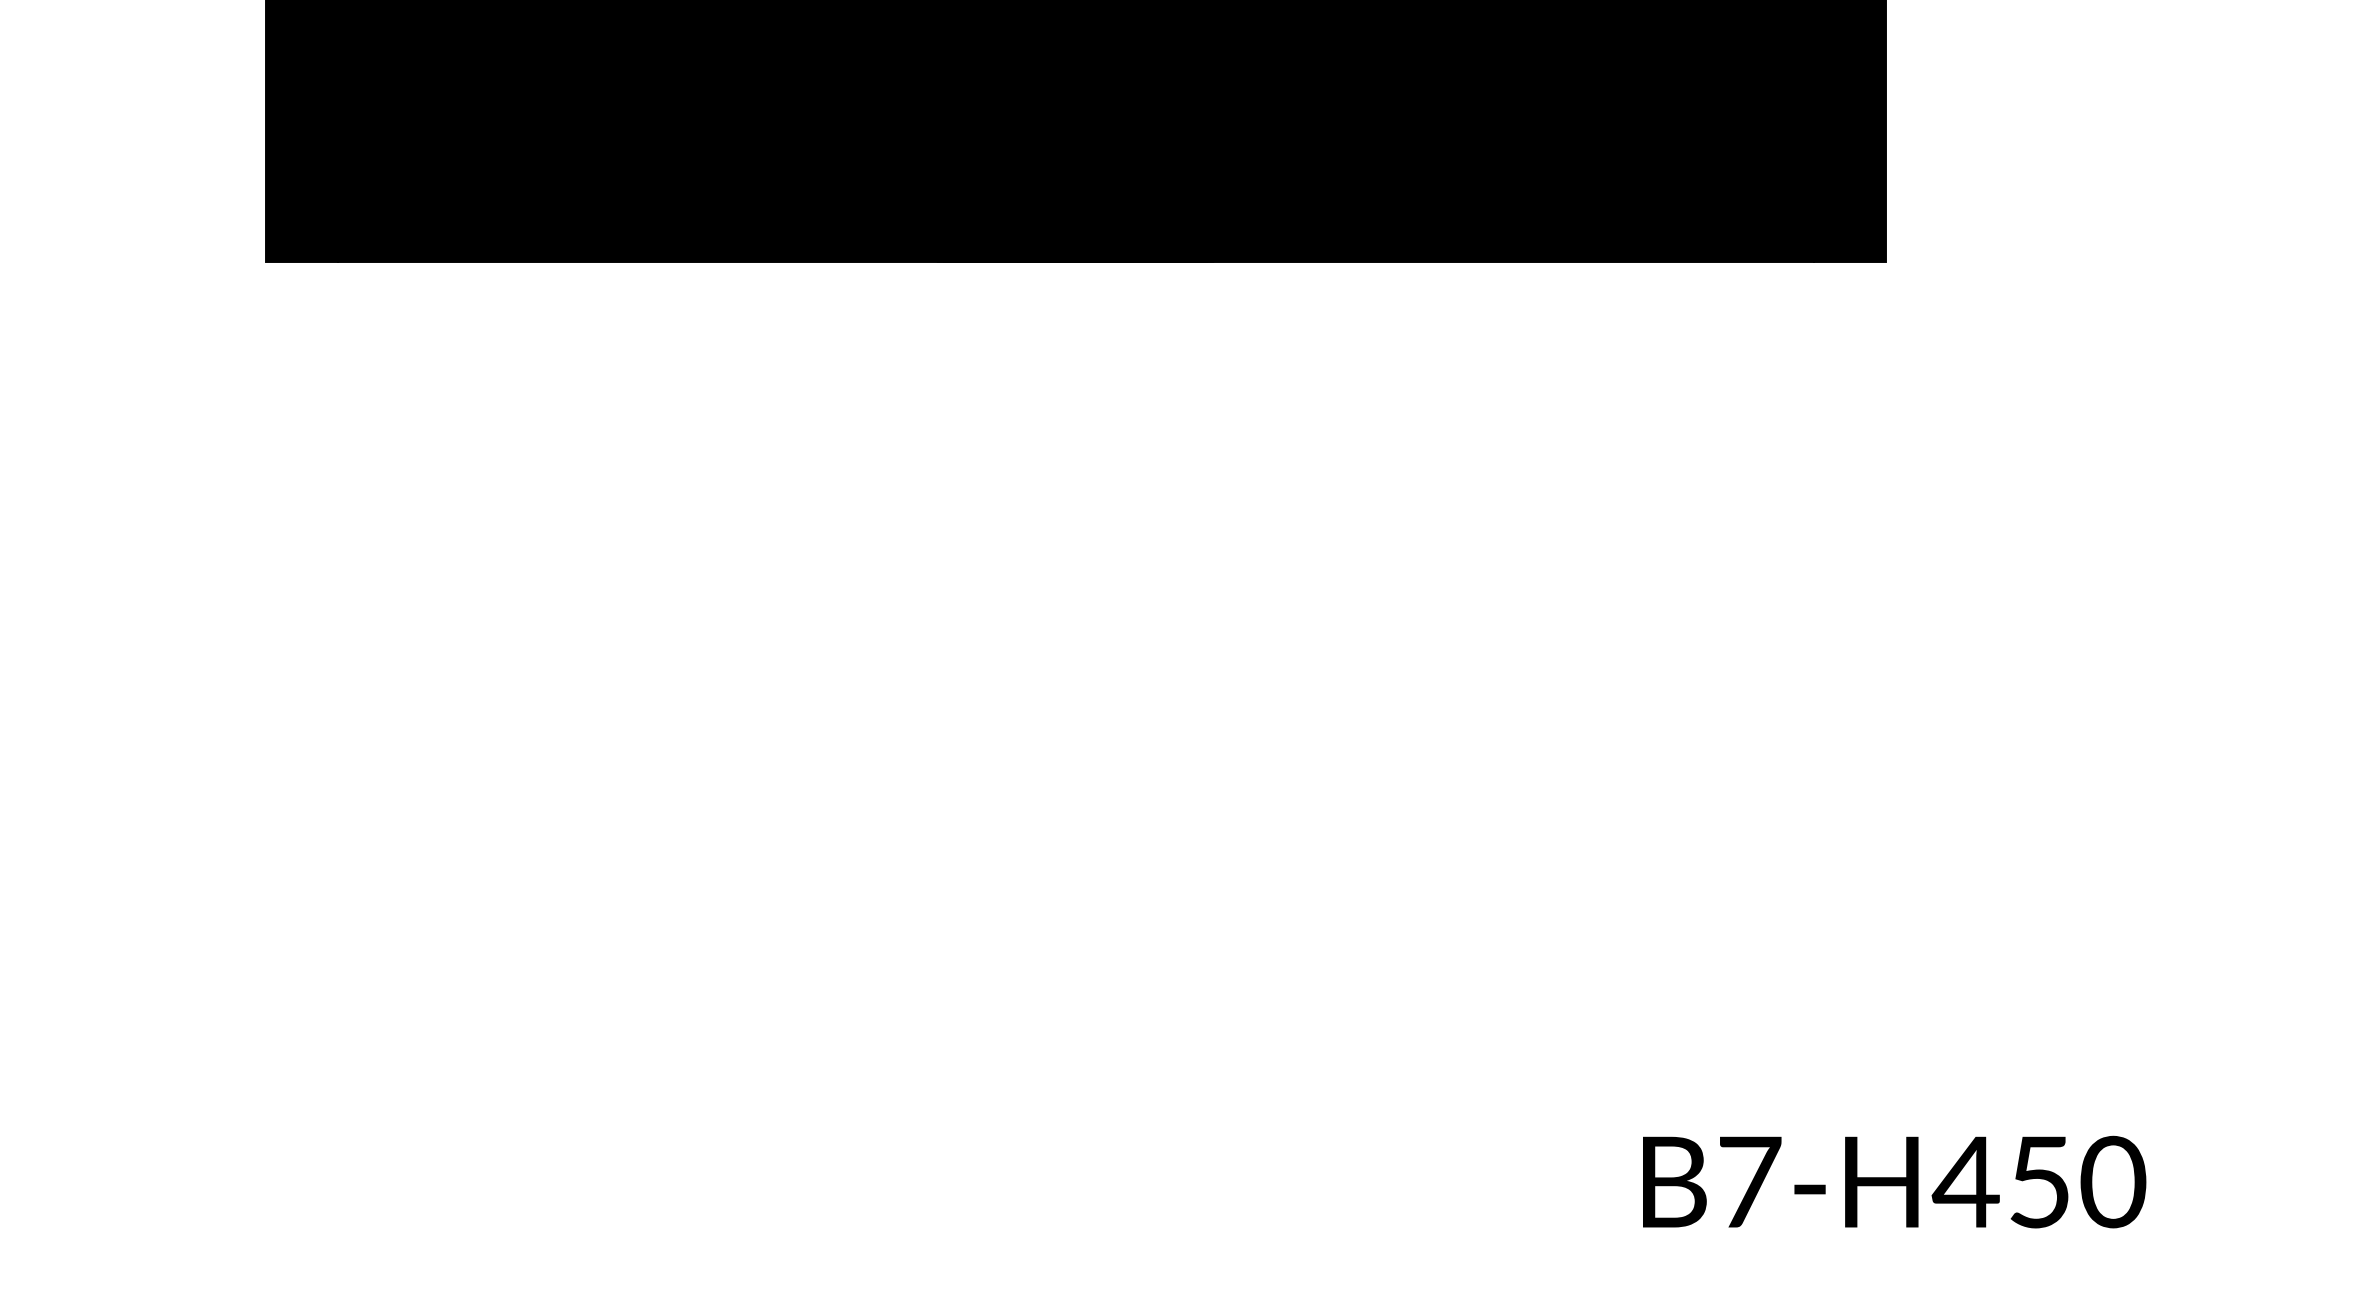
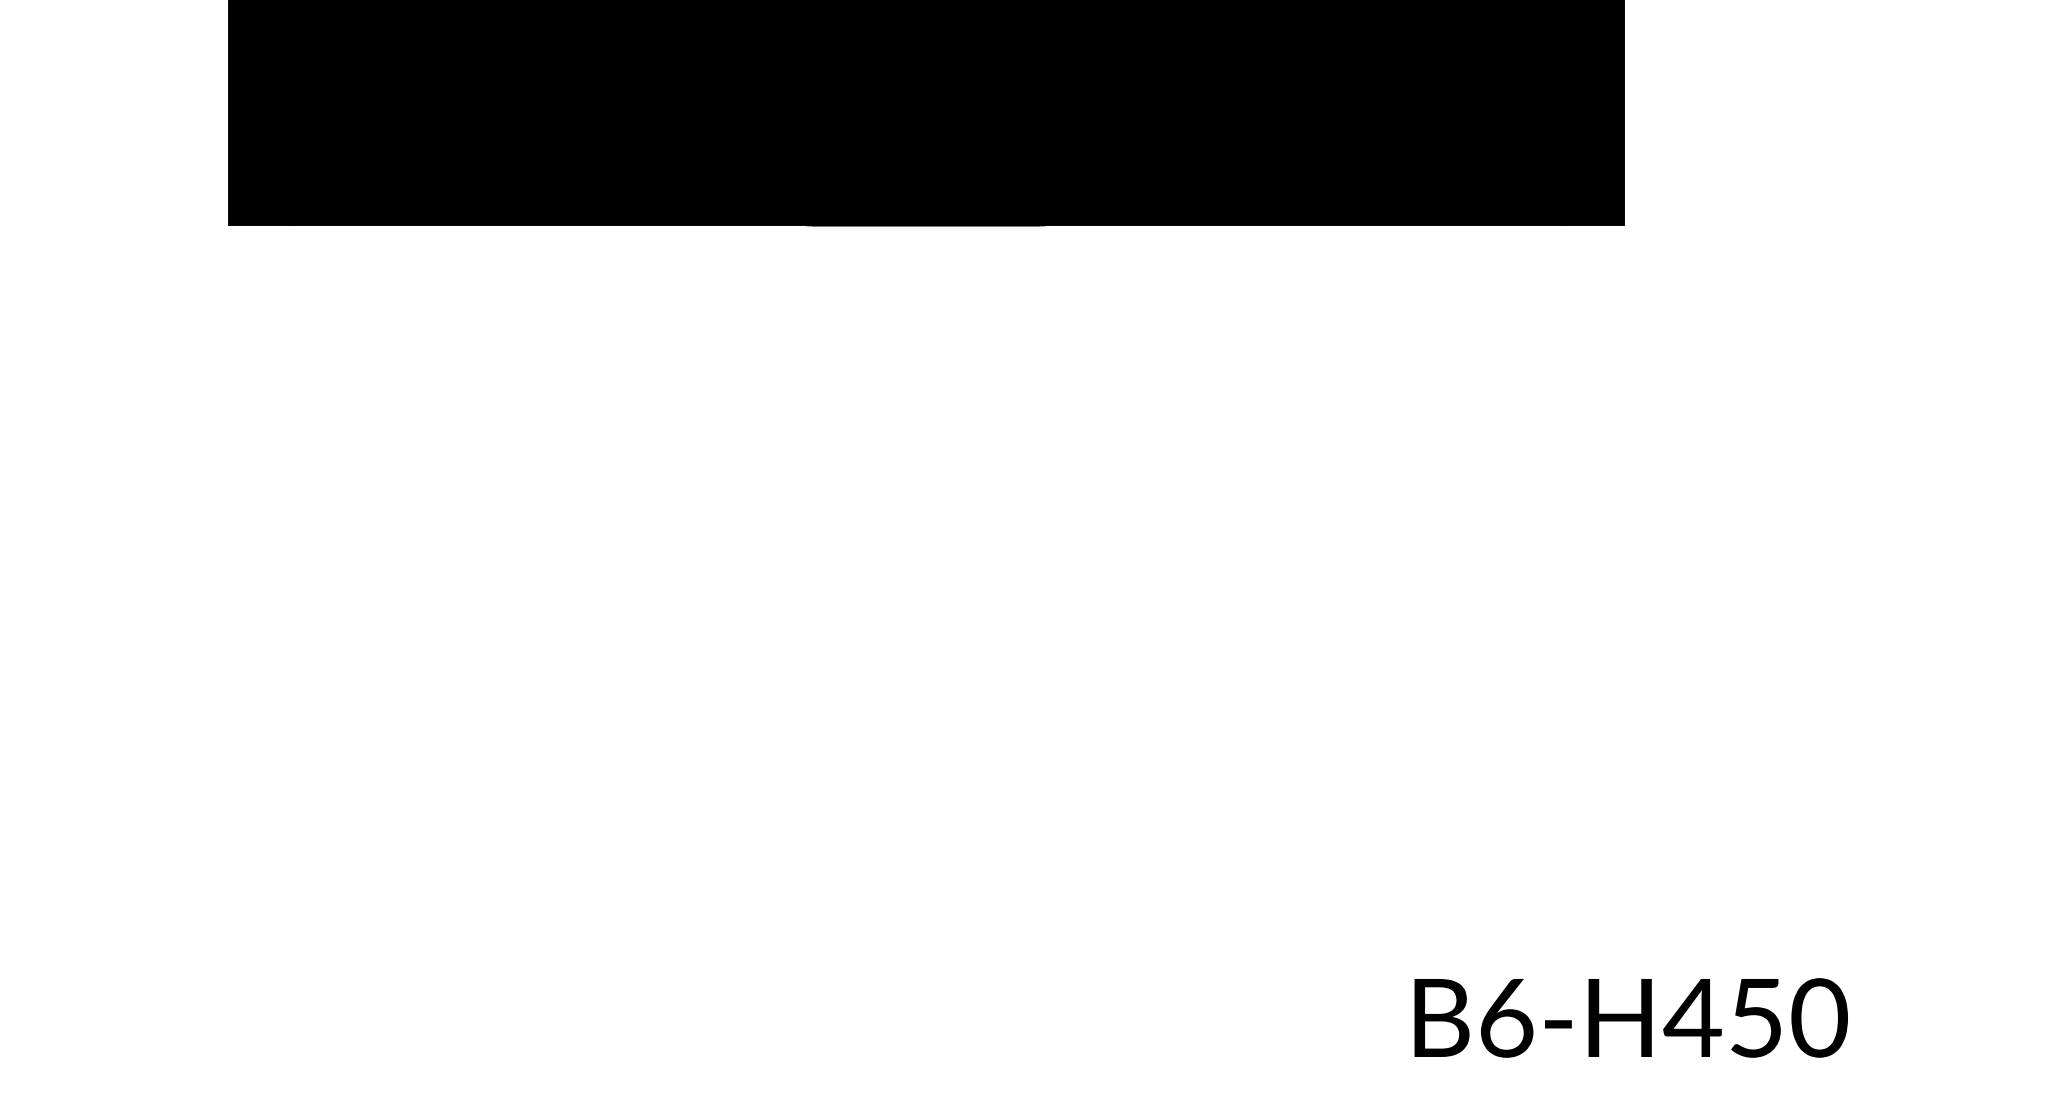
text: (1750, 1182) -> (1507, 1018), B7-H450 -> B6-H450

